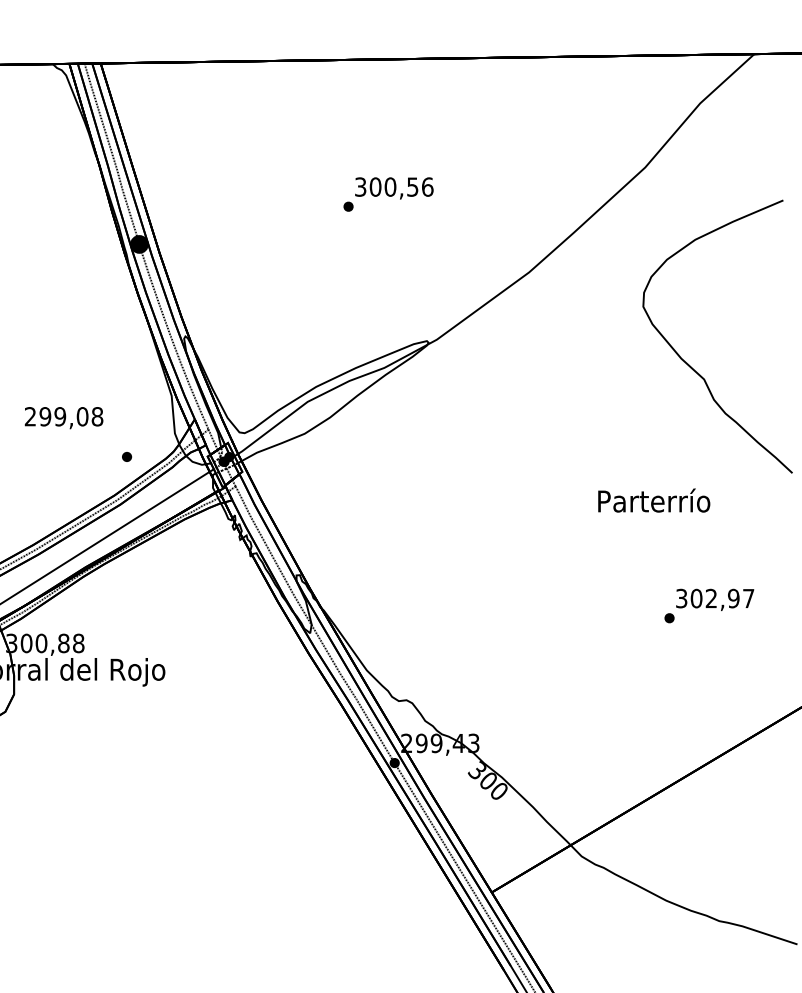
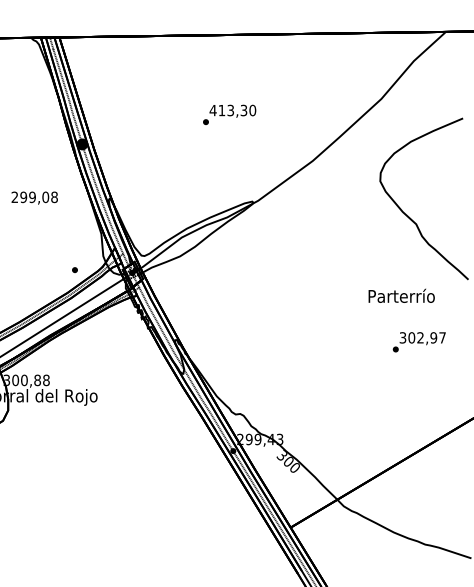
text: (393, 187) -> (232, 110), 300,56 -> 413,30
text: (63, 417) -> (34, 197), moved
text: (653, 499) -> (401, 295), moved
text: (707, 606) -> (418, 342), moved

